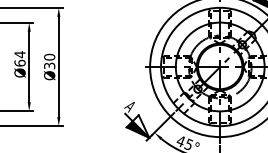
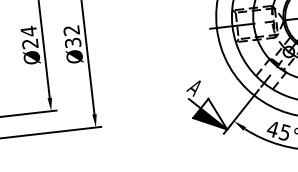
text: (49, 56) -> (71, 29), Ø30 -> Ø32
text: (19, 62) -> (29, 42), Ø64 -> Ø24

